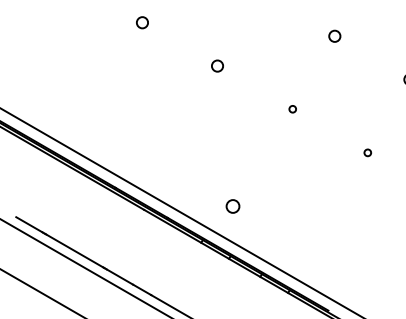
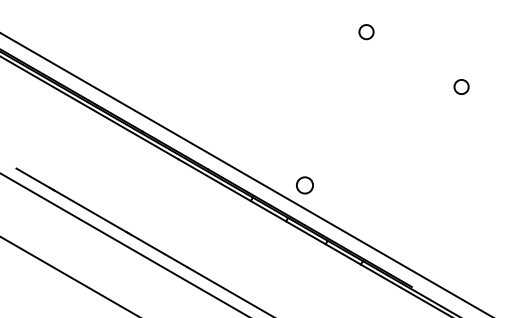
circle: (292, 108) -> (366, 30), size x1.67
circle: (367, 152) -> (461, 86), size x1.67
circle: (232, 206) -> (304, 185), moved

